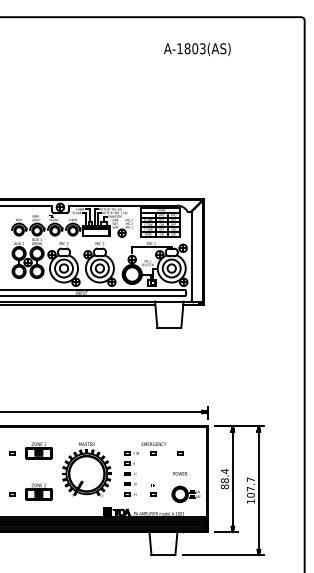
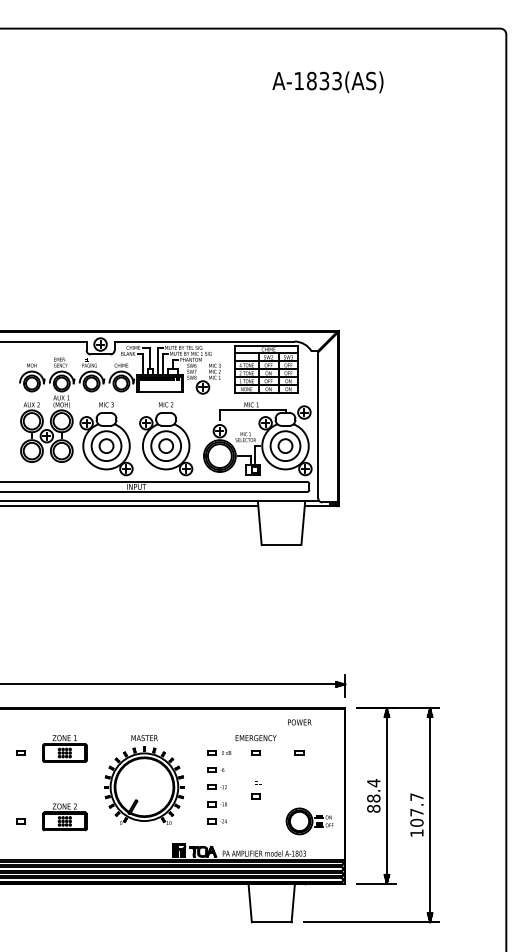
text: (195, 48) -> (324, 80), A-1803(AS) -> A-1833(AS)
text: (180, 473) -> (300, 721), moved
part: (153, 490) -> (255, 789), moved

